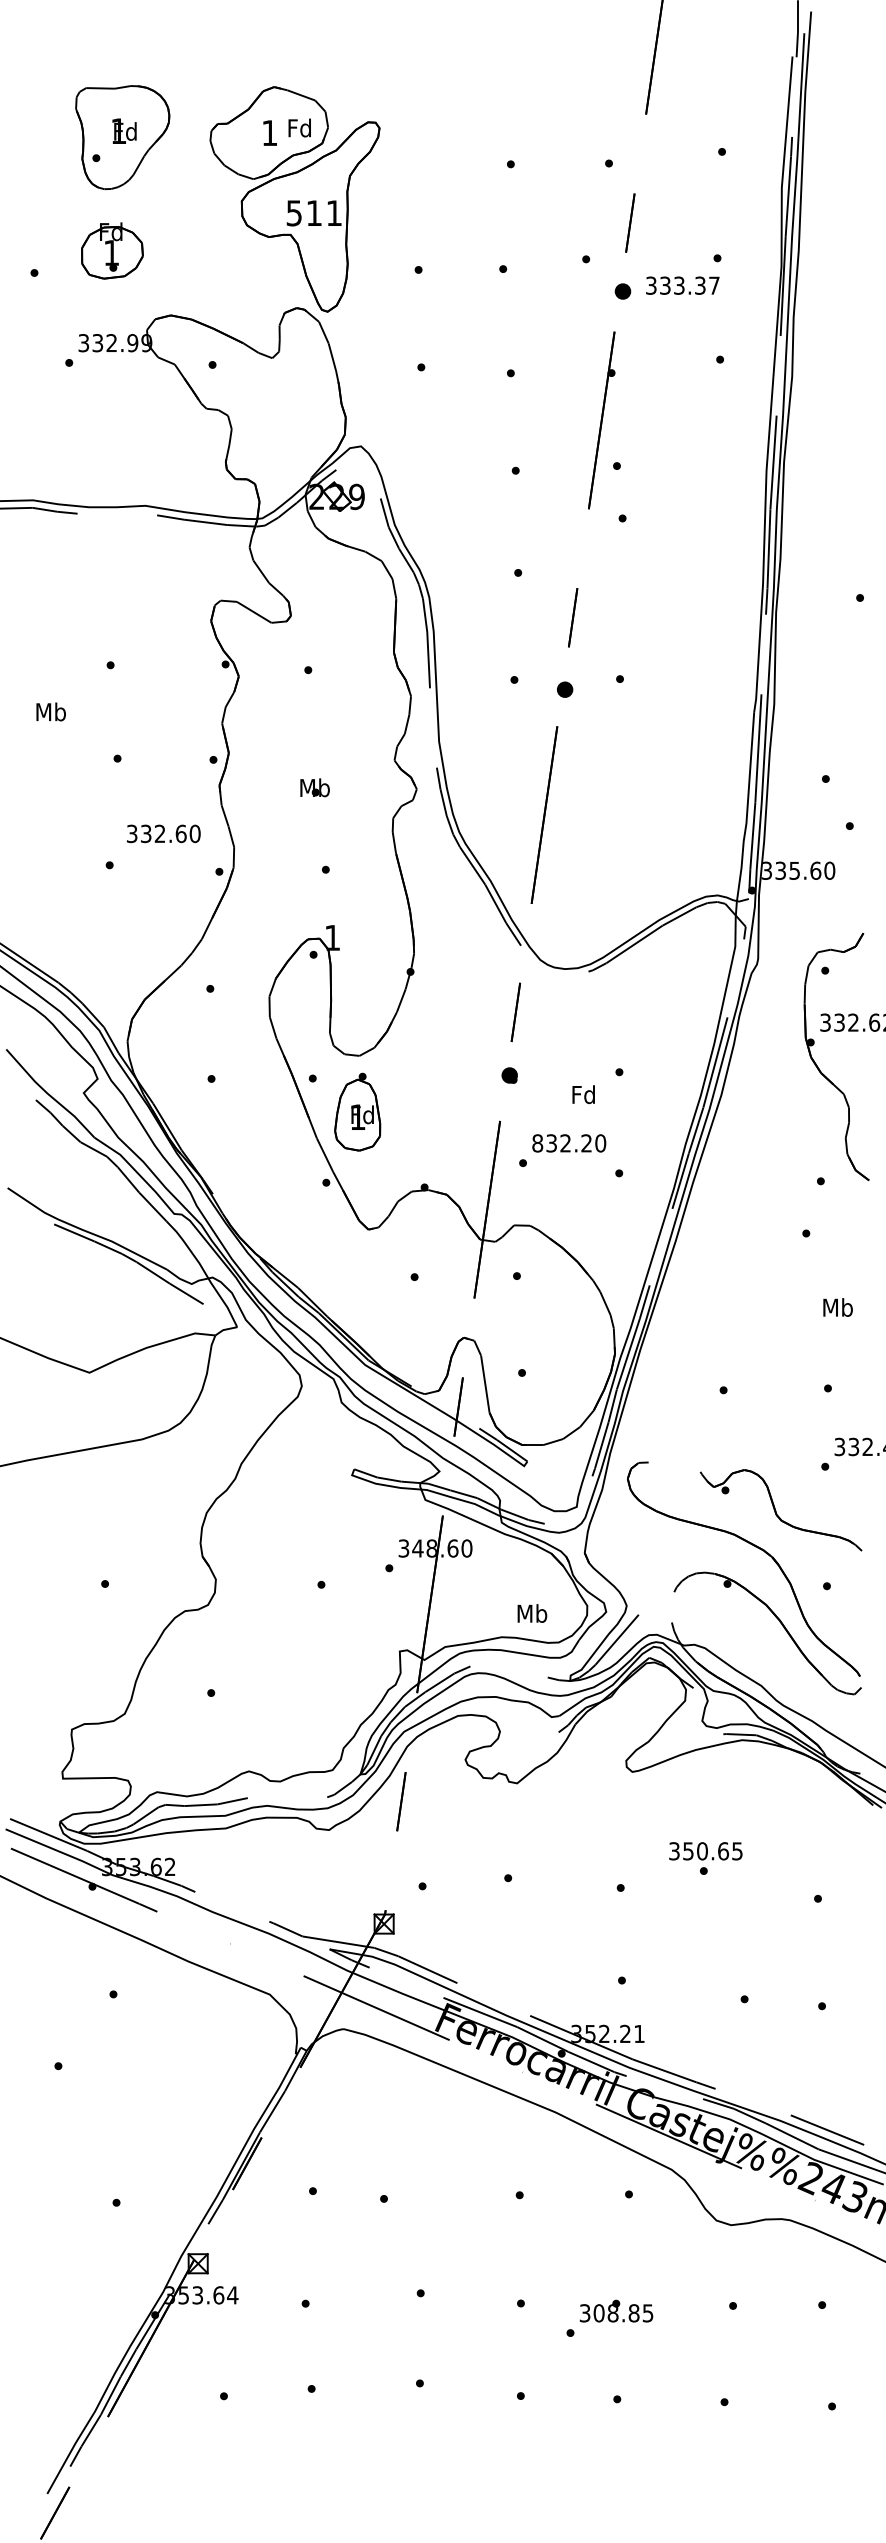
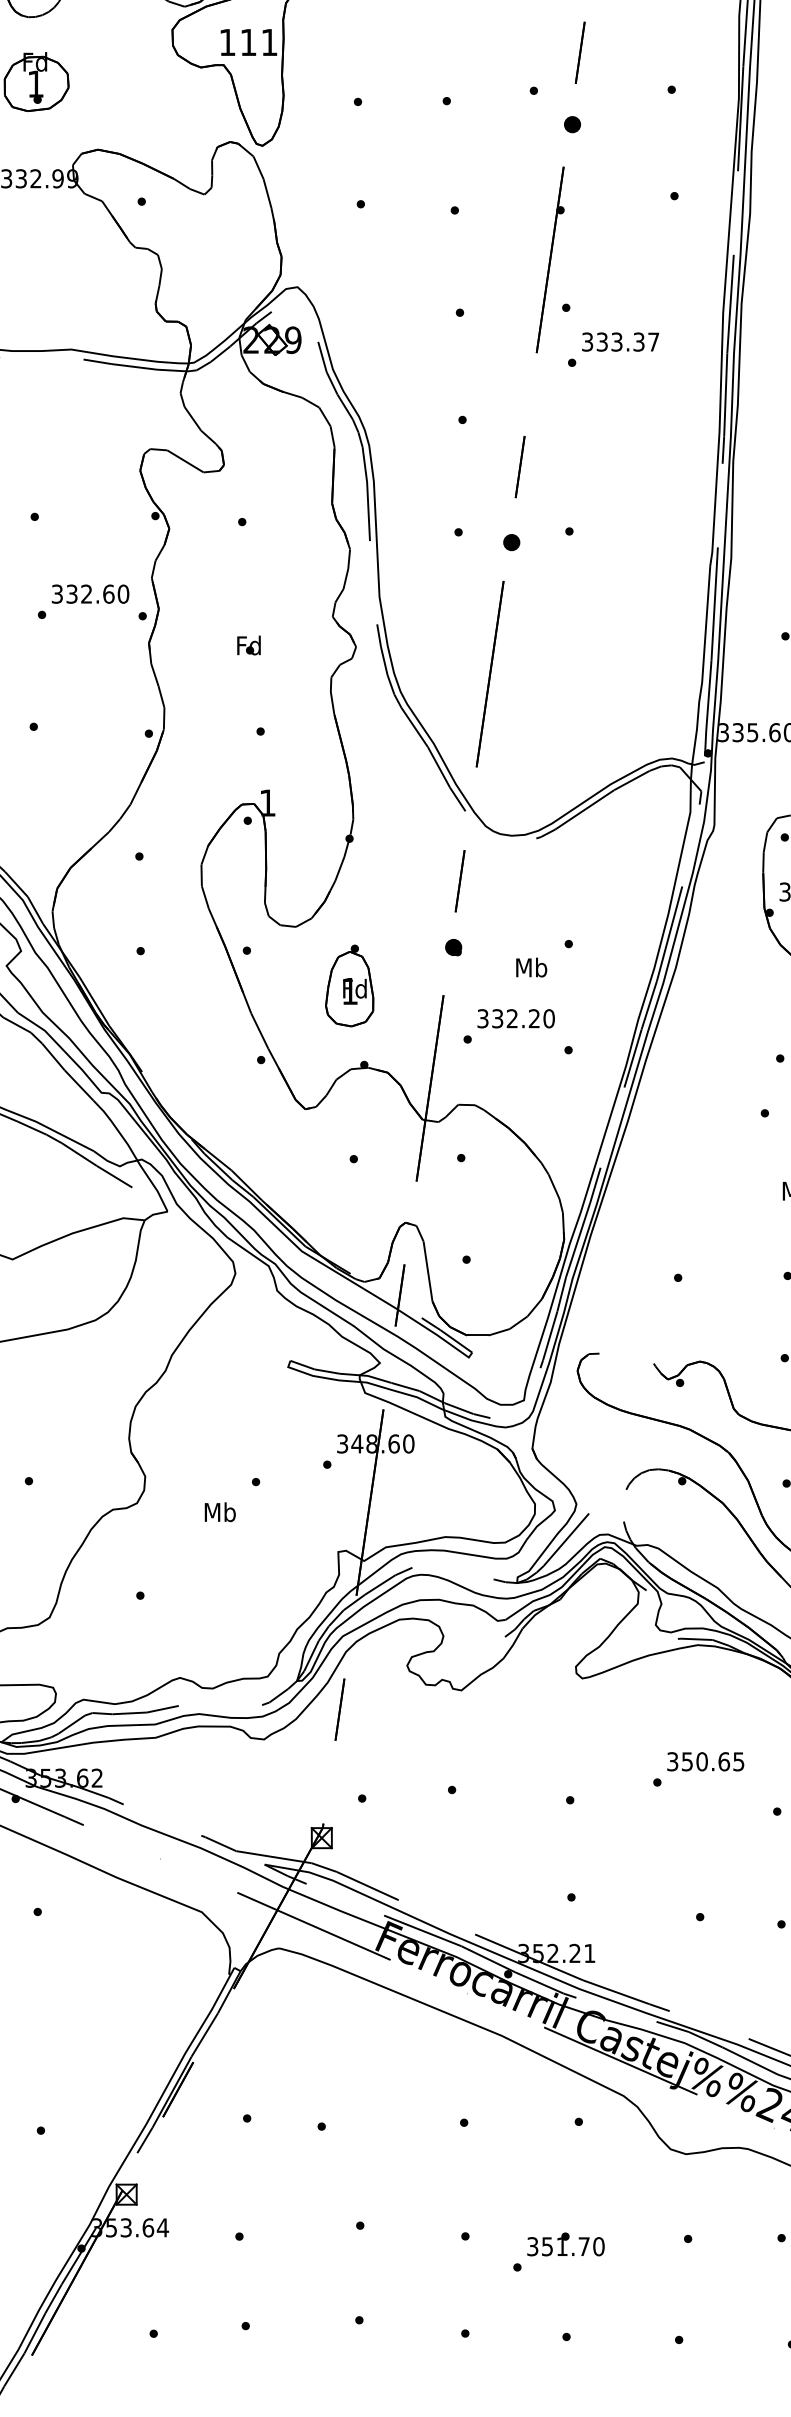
text: (293, 213) -> (226, 42), 511 -> 111
text: (682, 285) -> (620, 341), moved
text: (314, 787) -> (248, 645), Mb -> Fd
text: (163, 833) -> (90, 593), moved
text: (583, 1094) -> (531, 967), Fd -> Mb
part: (357, 1111) -> (349, 985), moved
text: (537, 1143) -> (482, 1018), 832.20 -> 332.20
text: (532, 1613) -> (220, 1512), moved
text: (705, 1851) -> (705, 1761), moved
text: (623, 2313) -> (573, 2246), 308.85 -> 351.70

